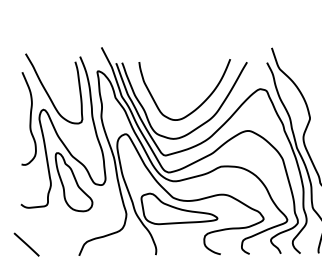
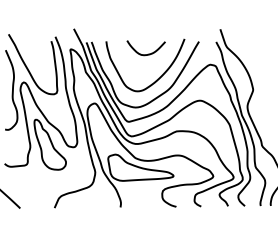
curve: (188, 76) -> (148, 53), added

